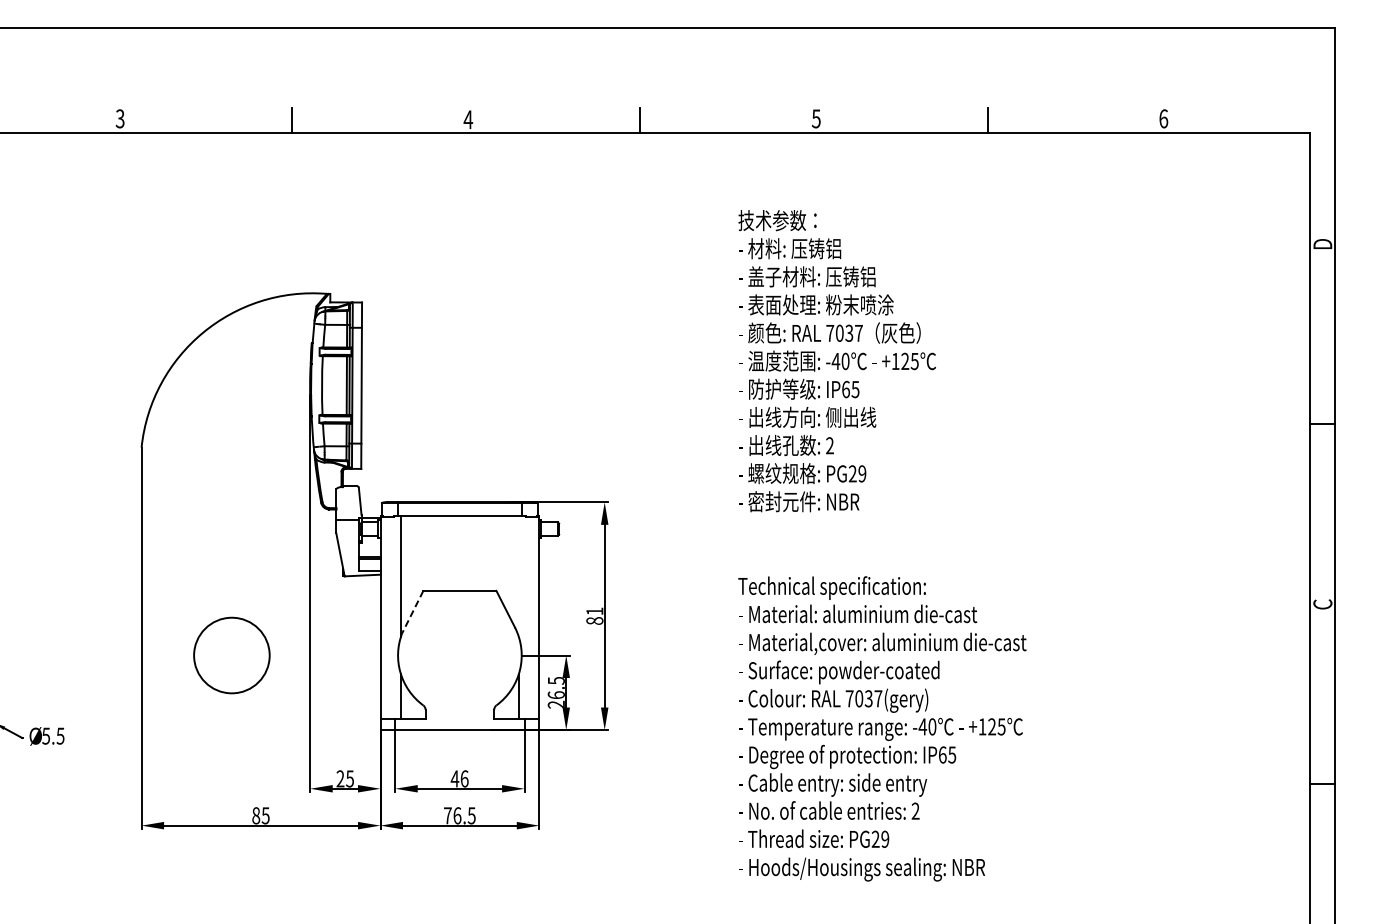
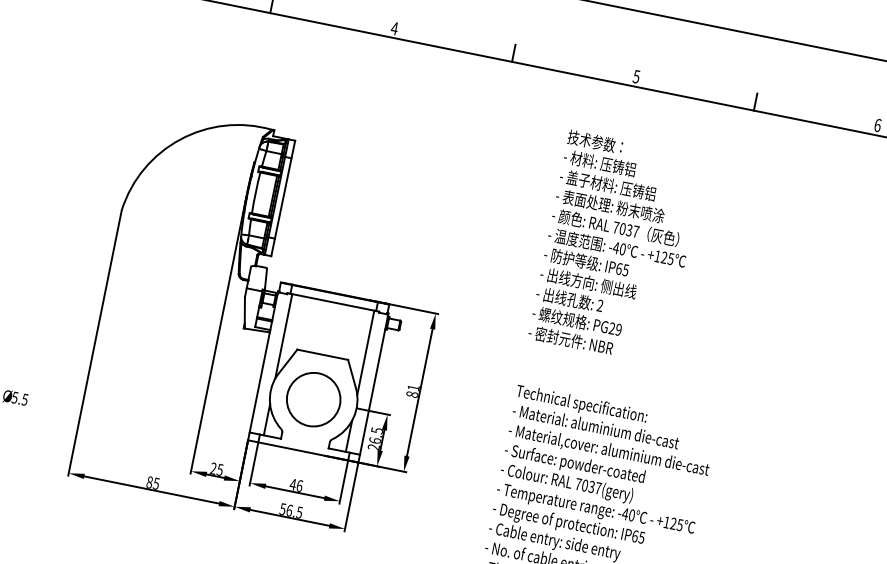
line: (518, 576) -> (365, 352), added
line: (412, 611) -> (286, 362), dashed -> solid
circle: (231, 655) -> (313, 399), moved
text: (447, 815) -> (282, 509), 76.5 -> 56.5

